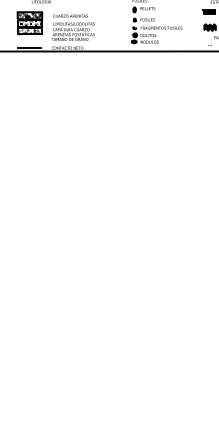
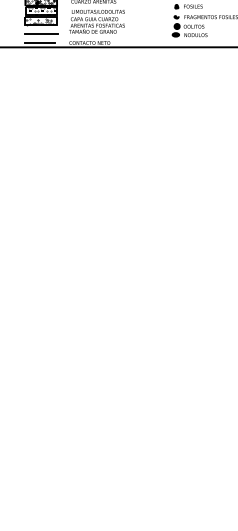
line: (29, 41) -> (40, 34), added

